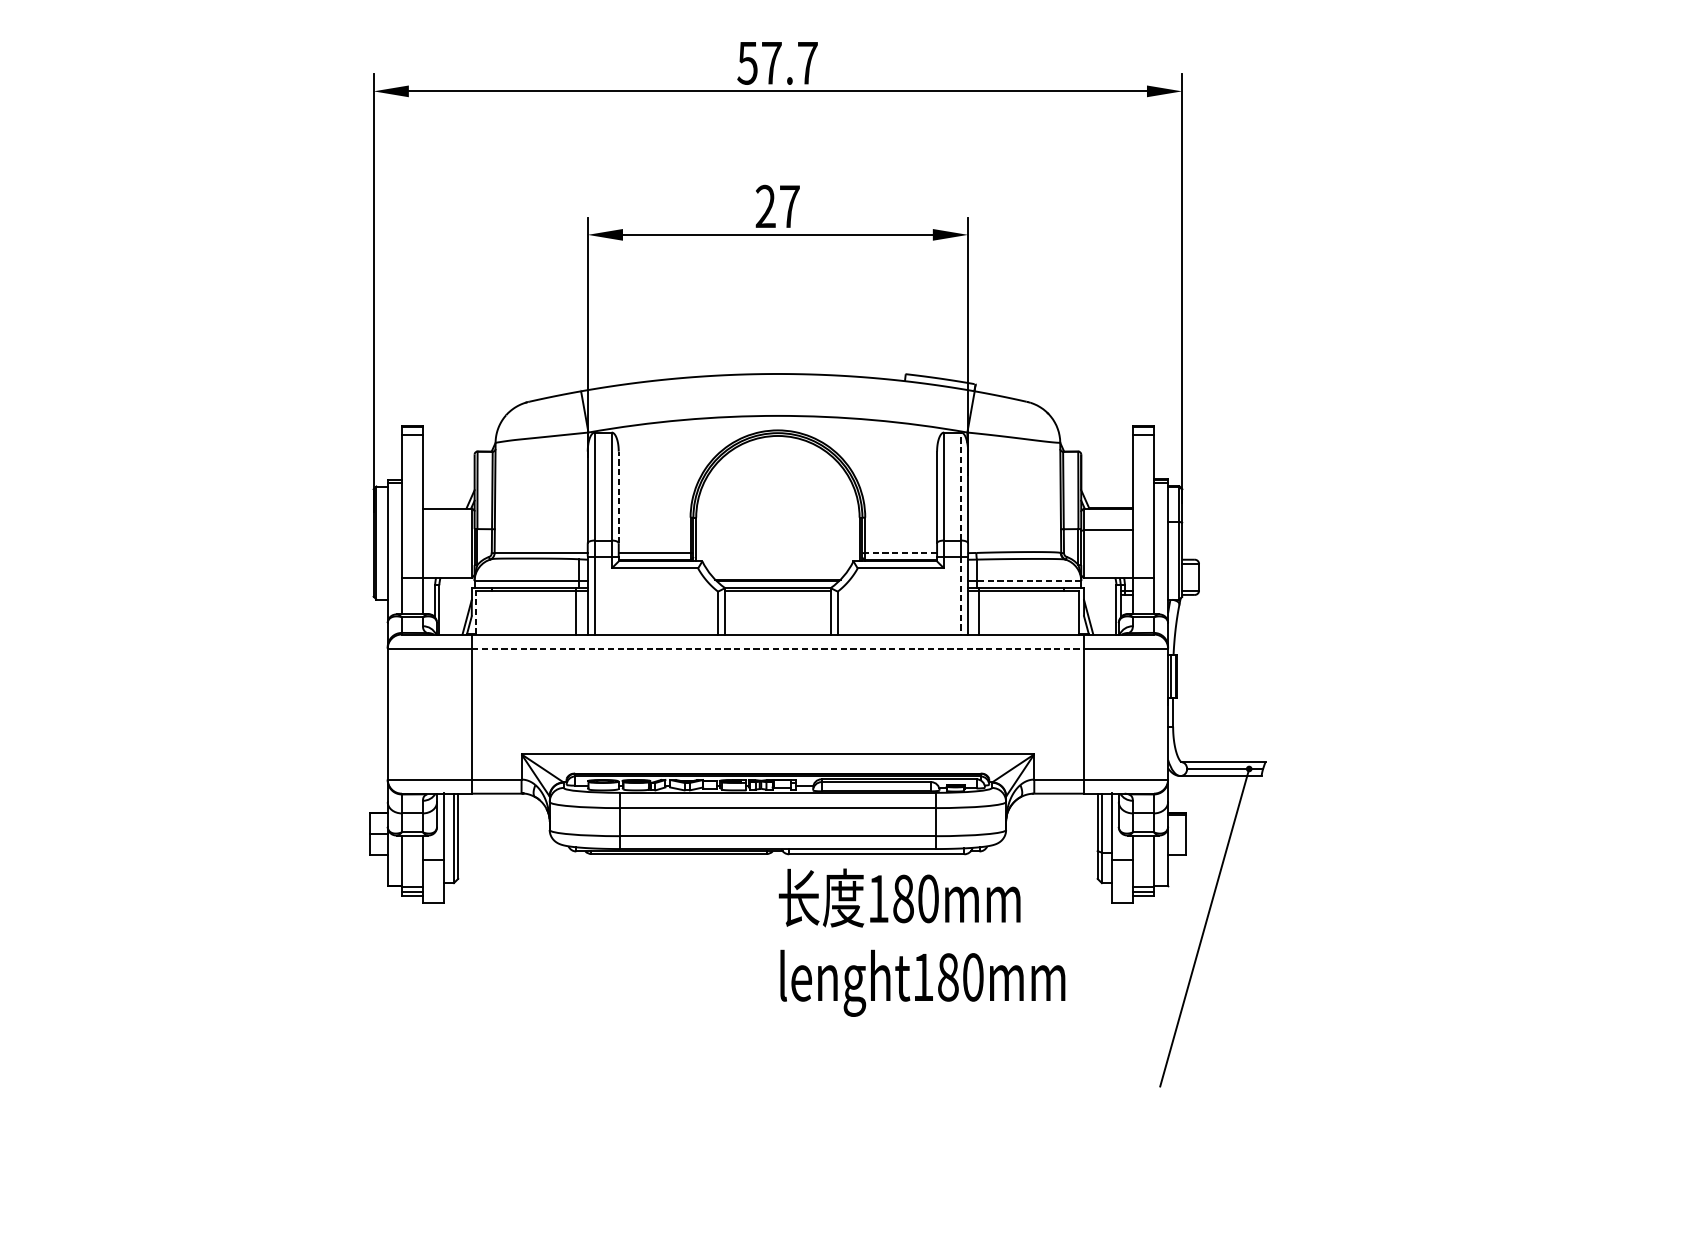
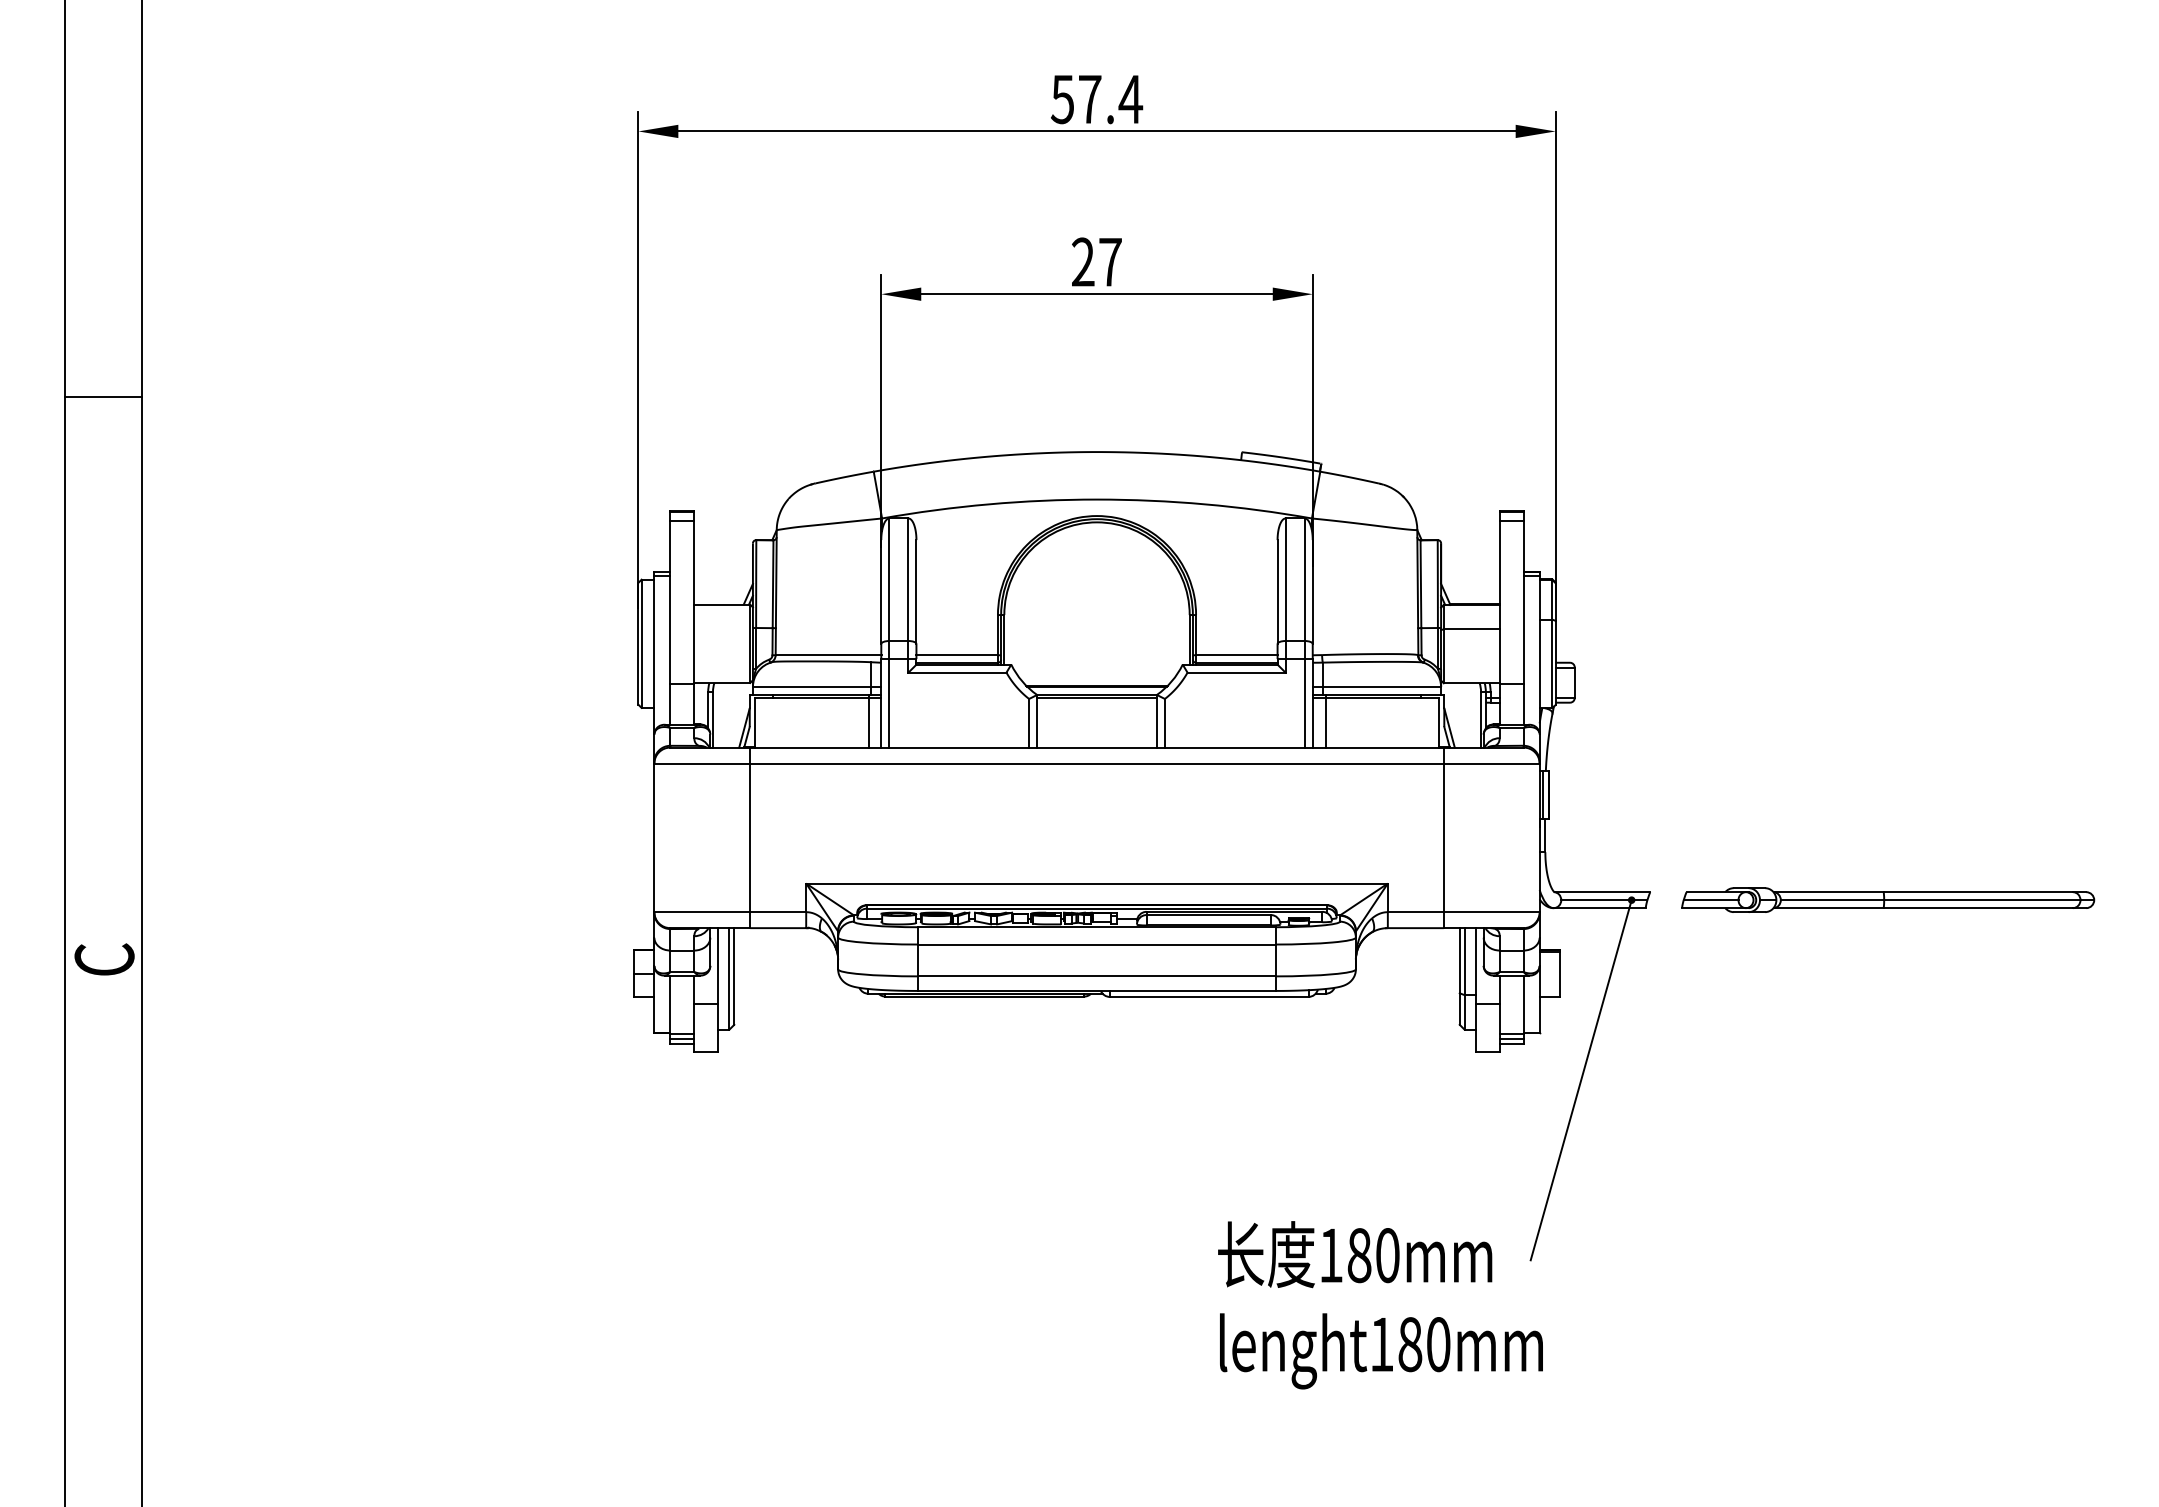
text: (807, 63) -> (1130, 99), 57.7 -> 57.4
line: (960, 486) -> (1304, 579), dashed -> solid
line: (618, 497) -> (916, 592), dashed -> solid
line: (900, 553) -> (1236, 655), dashed -> solid
line: (1028, 580) -> (1381, 686), dashed -> solid
line: (960, 595) -> (1304, 703), dashed -> solid
line: (476, 612) -> (755, 722), dashed -> solid
line: (778, 648) -> (1097, 763), dashed -> solid
part: (1475, 768) -> (1888, 899), added
text: (922, 942) -> (1380, 1305), moved

